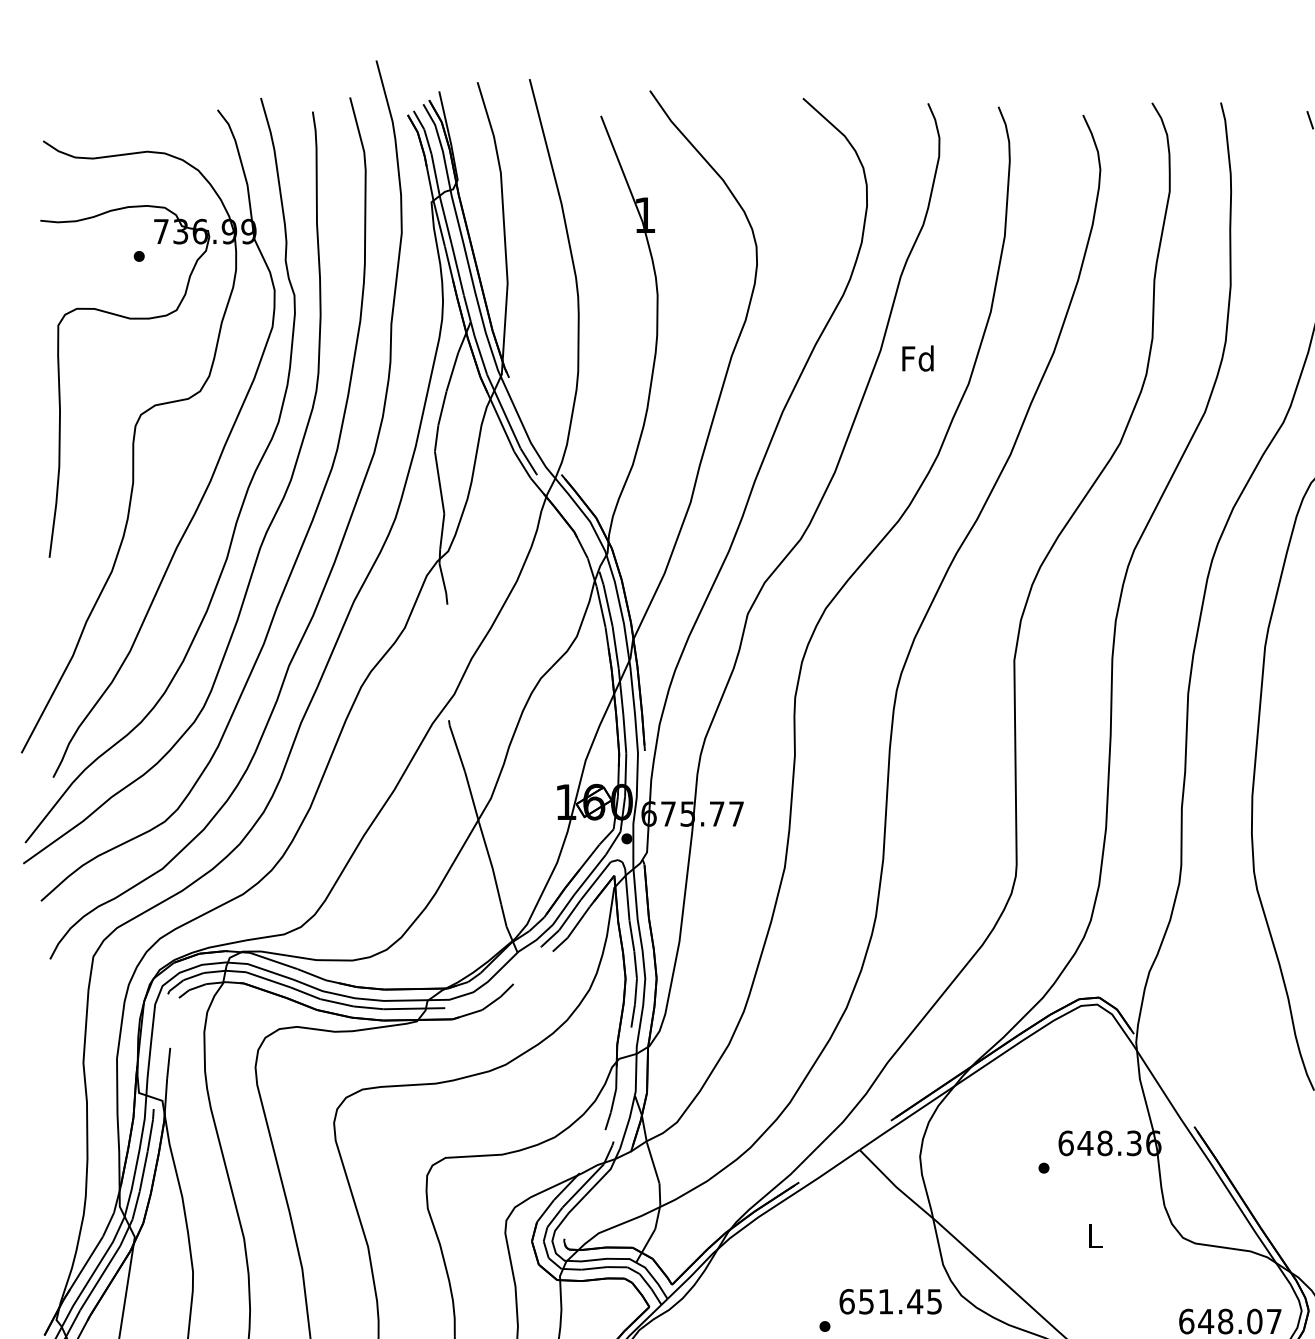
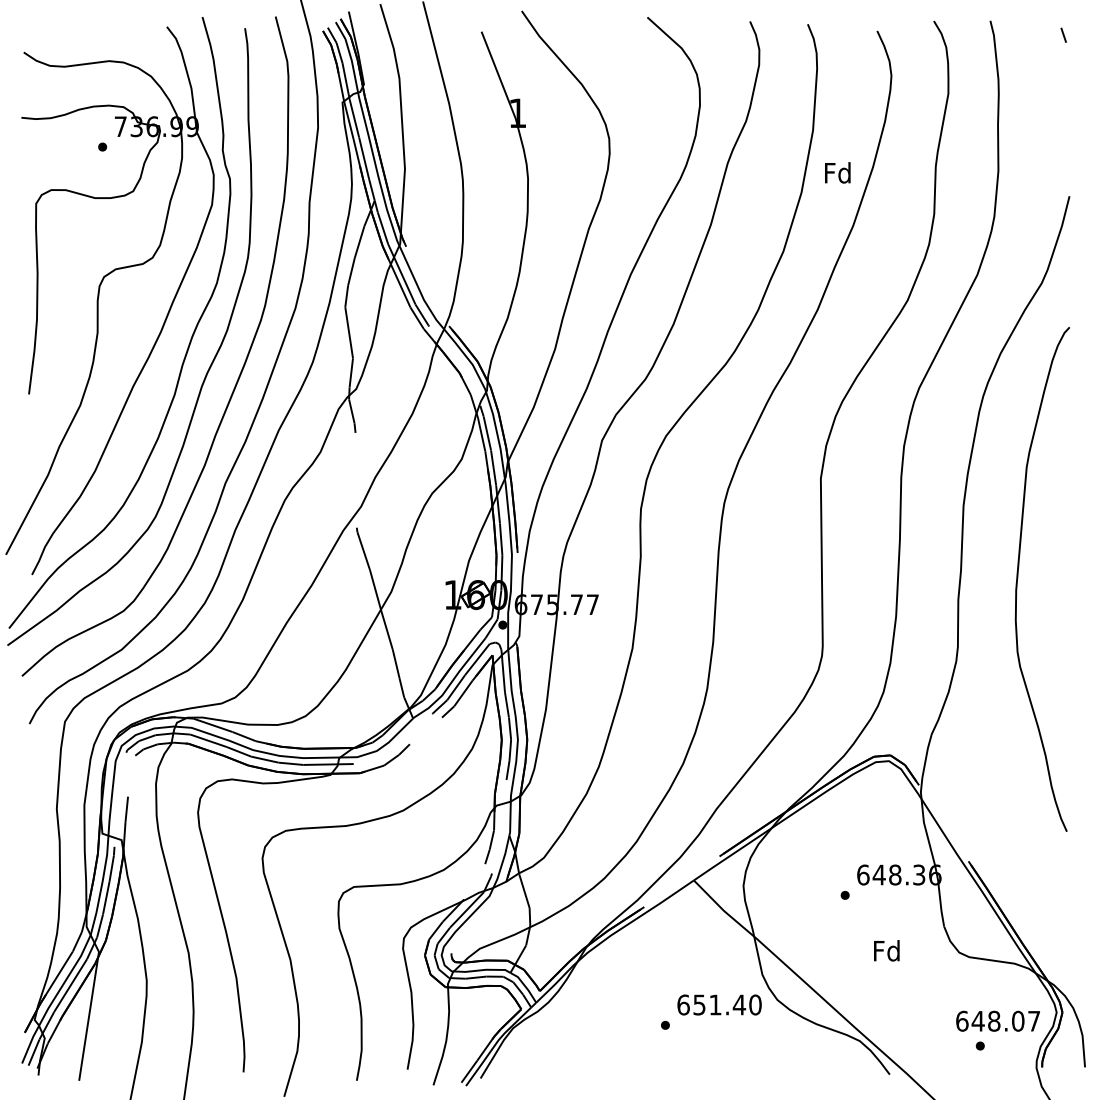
text: (917, 358) -> (837, 172), moved
text: (1094, 1235) -> (886, 950), L -> Fd
text: (934, 1301) -> (755, 1004), 651.45 -> 651.40

